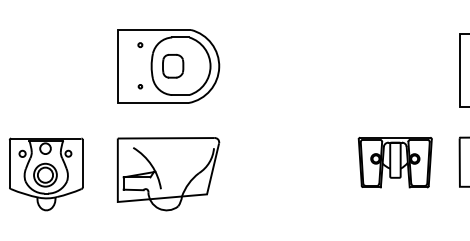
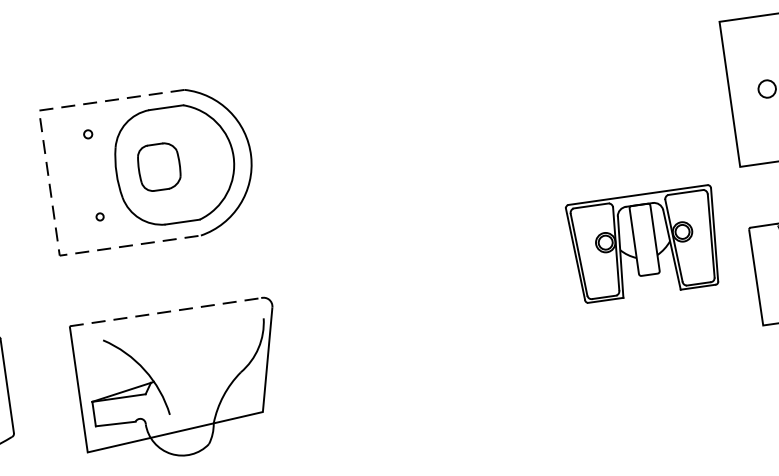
line: (117, 65) -> (48, 181), solid -> dashed
line: (166, 138) -> (166, 312), solid -> dashed
part: (394, 162) -> (643, 244), moved

